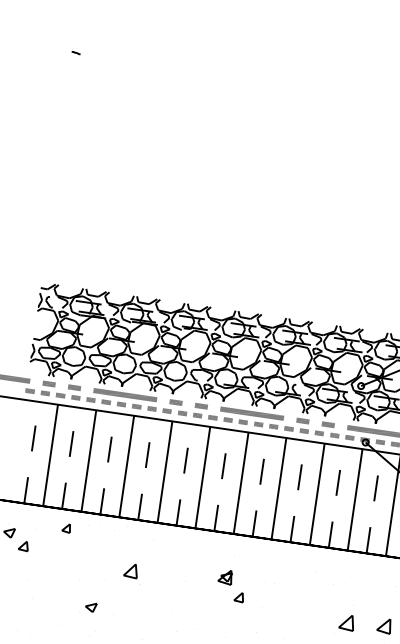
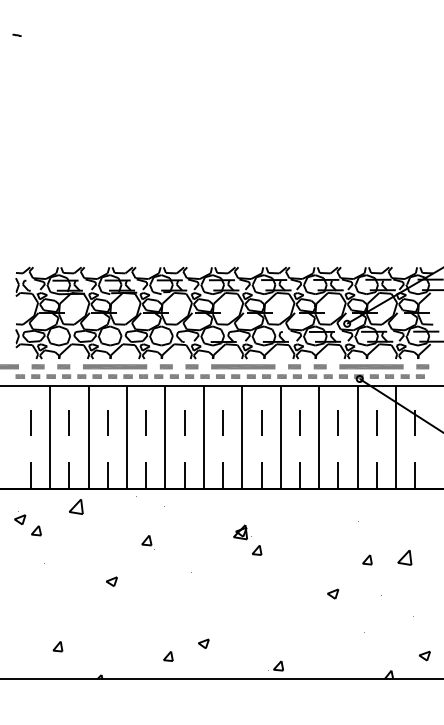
part: (65, 527) -> (75, 506), size x1.67
part: (132, 573) -> (147, 542), size x0.71
part: (347, 622) -> (367, 559), size x0.62

